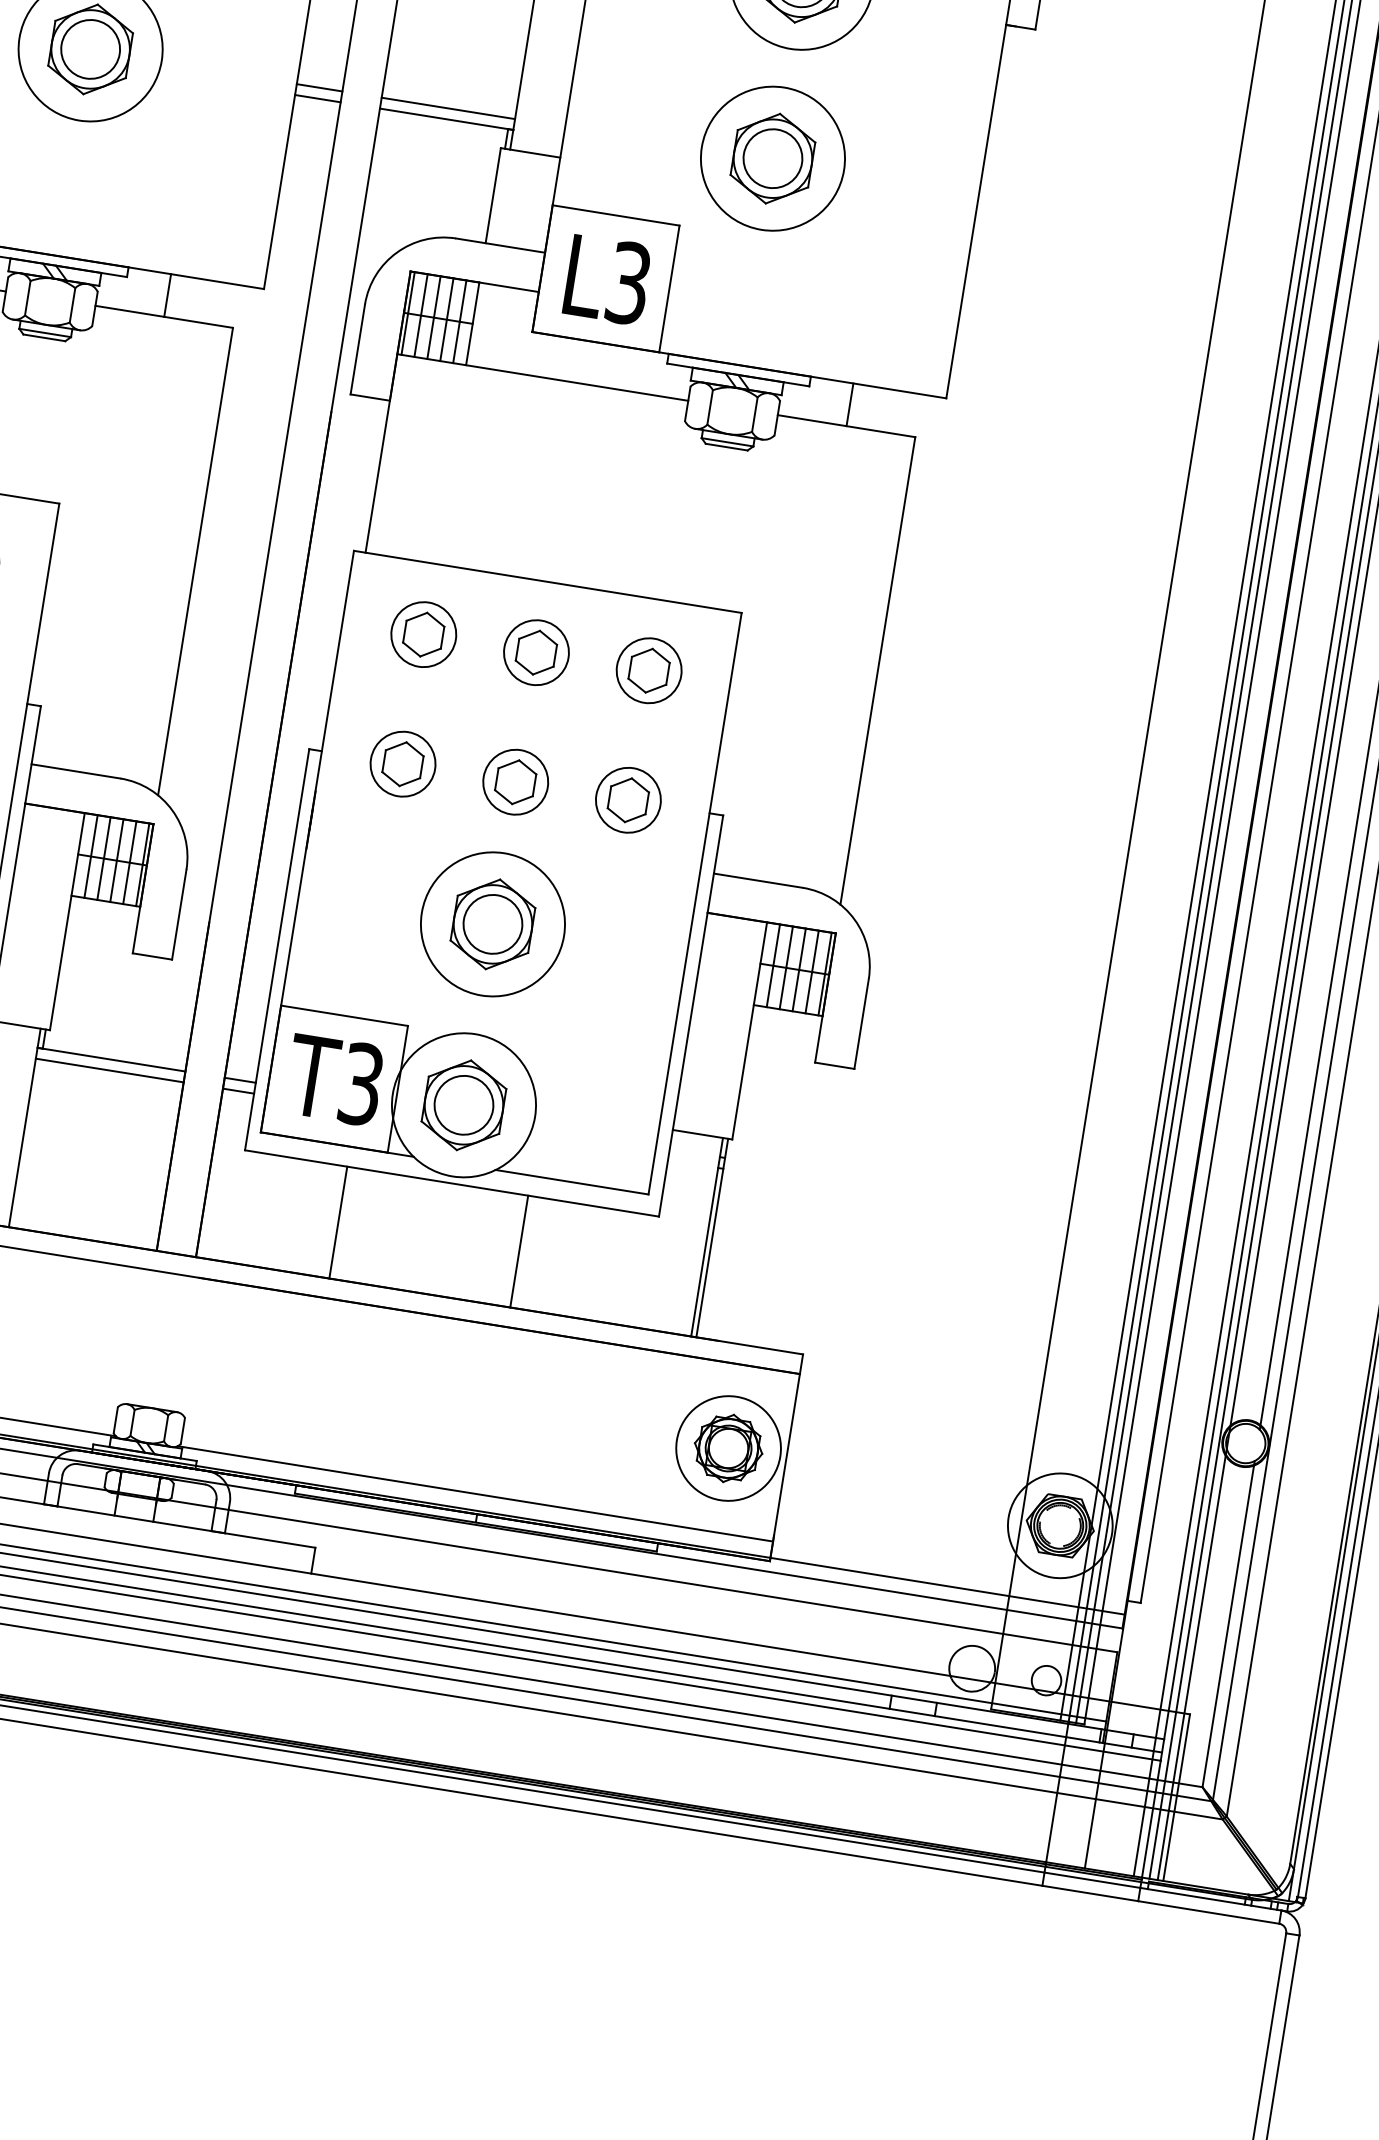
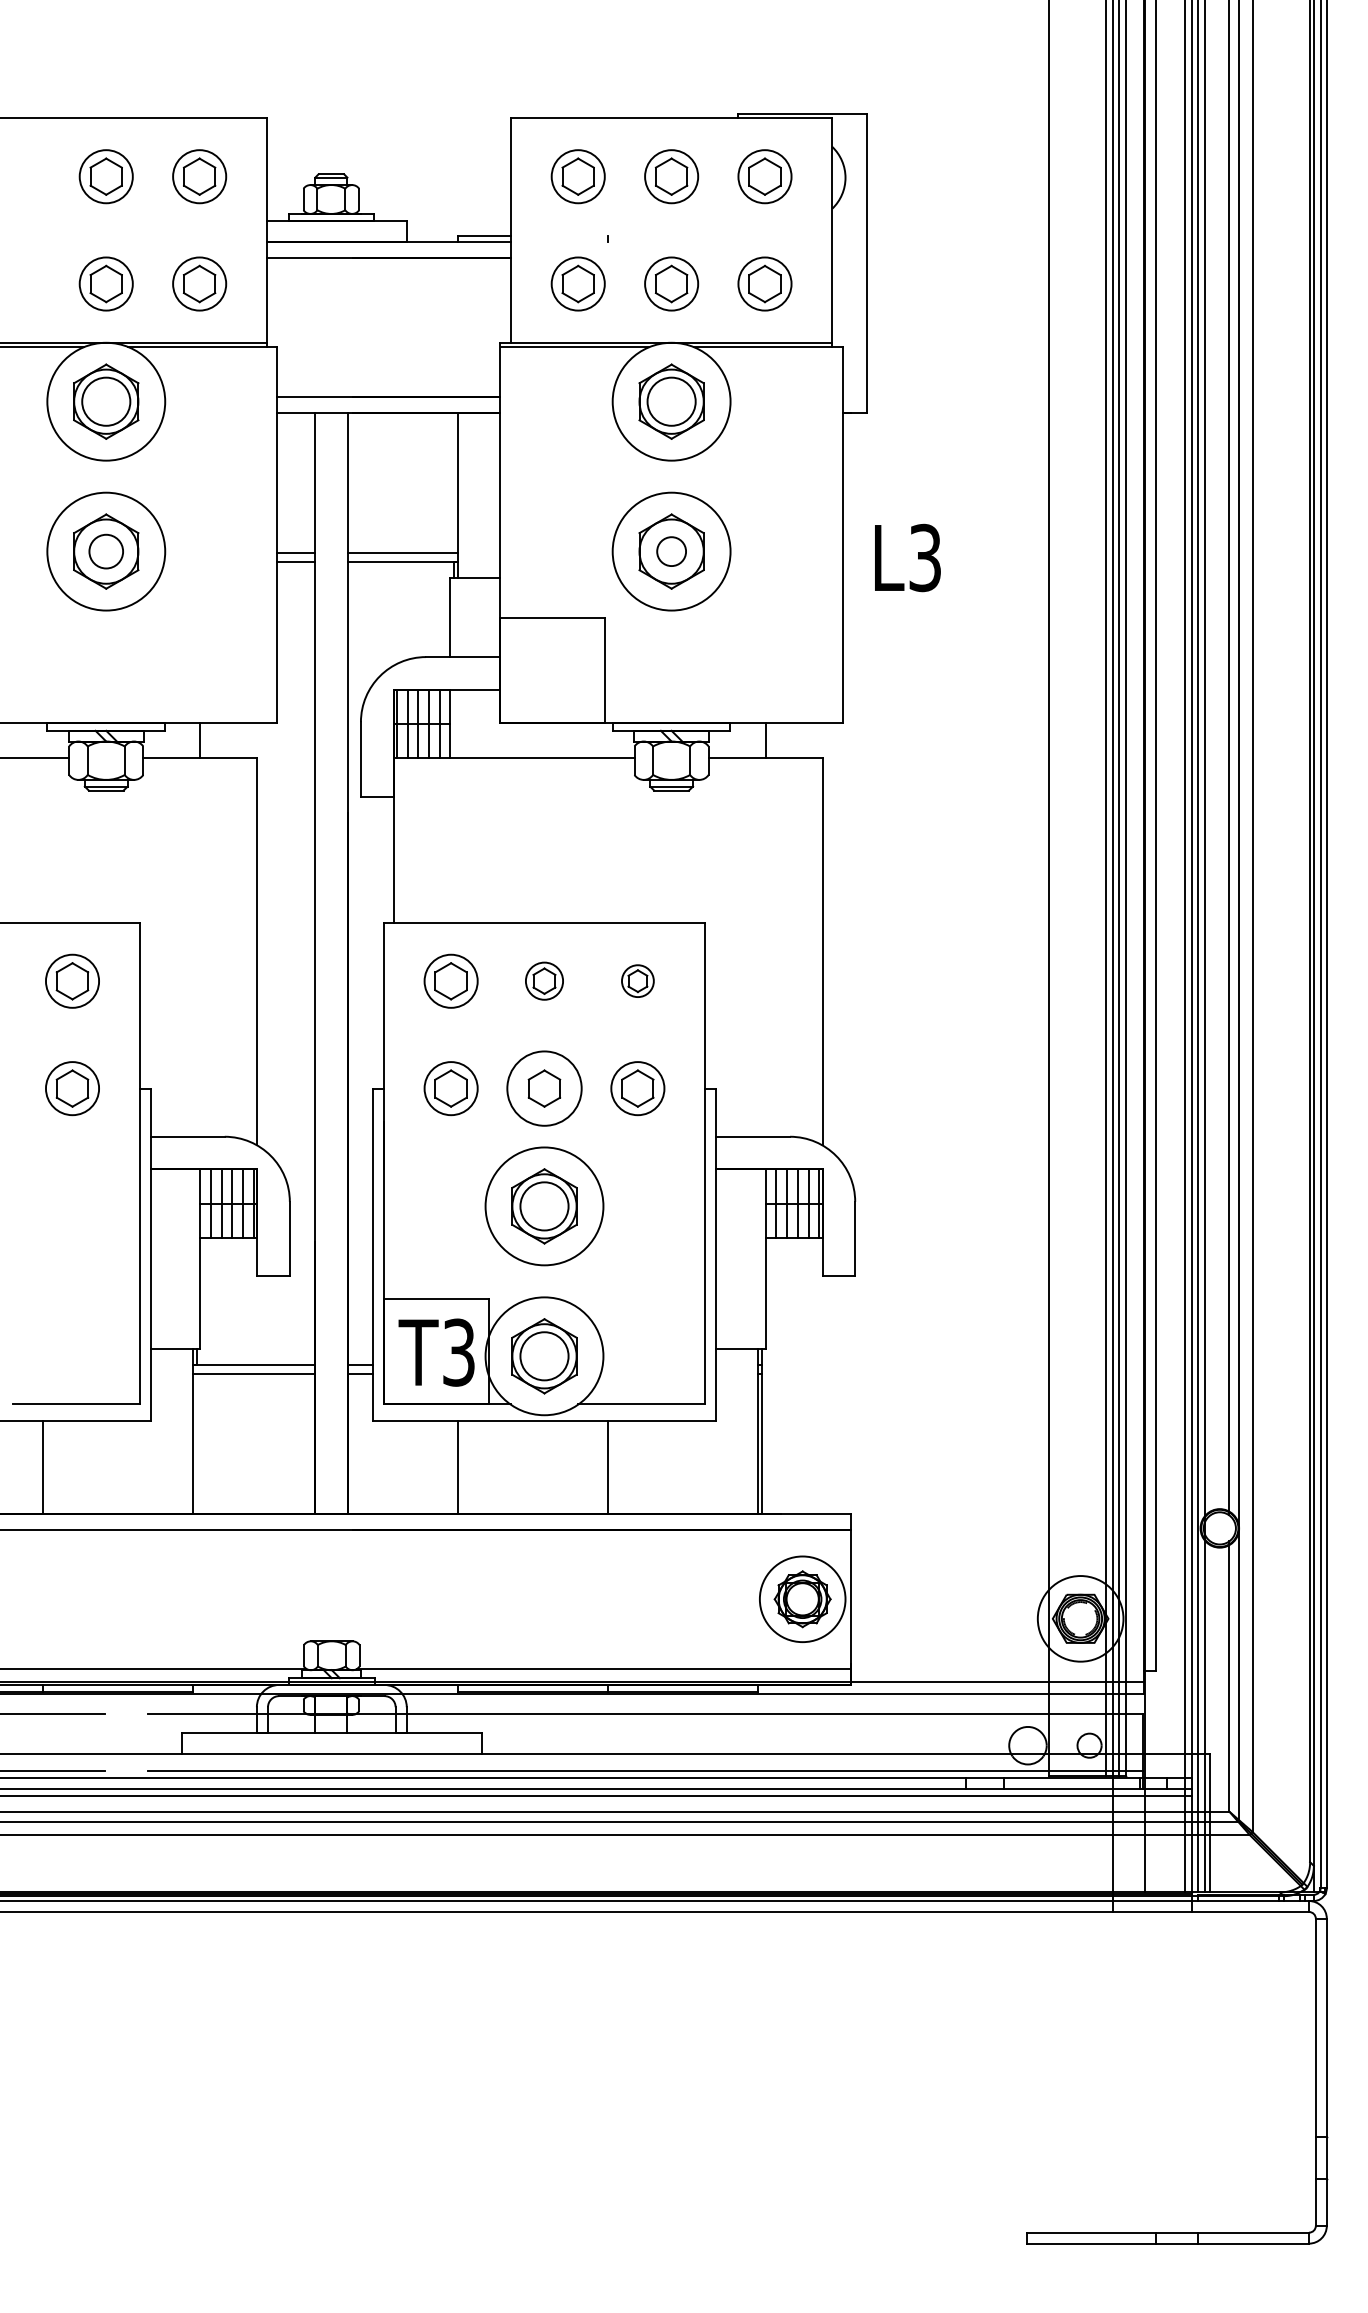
circle: (90, 49) -> (106, 551), size x0.7
circle: (772, 158) -> (671, 551), size x0.6
text: (607, 279) -> (907, 557), moved
part: (536, 651) -> (544, 980), size x0.7
part: (648, 669) -> (637, 980), size x0.6
circle: (515, 782) -> (544, 1088), size x1.4

